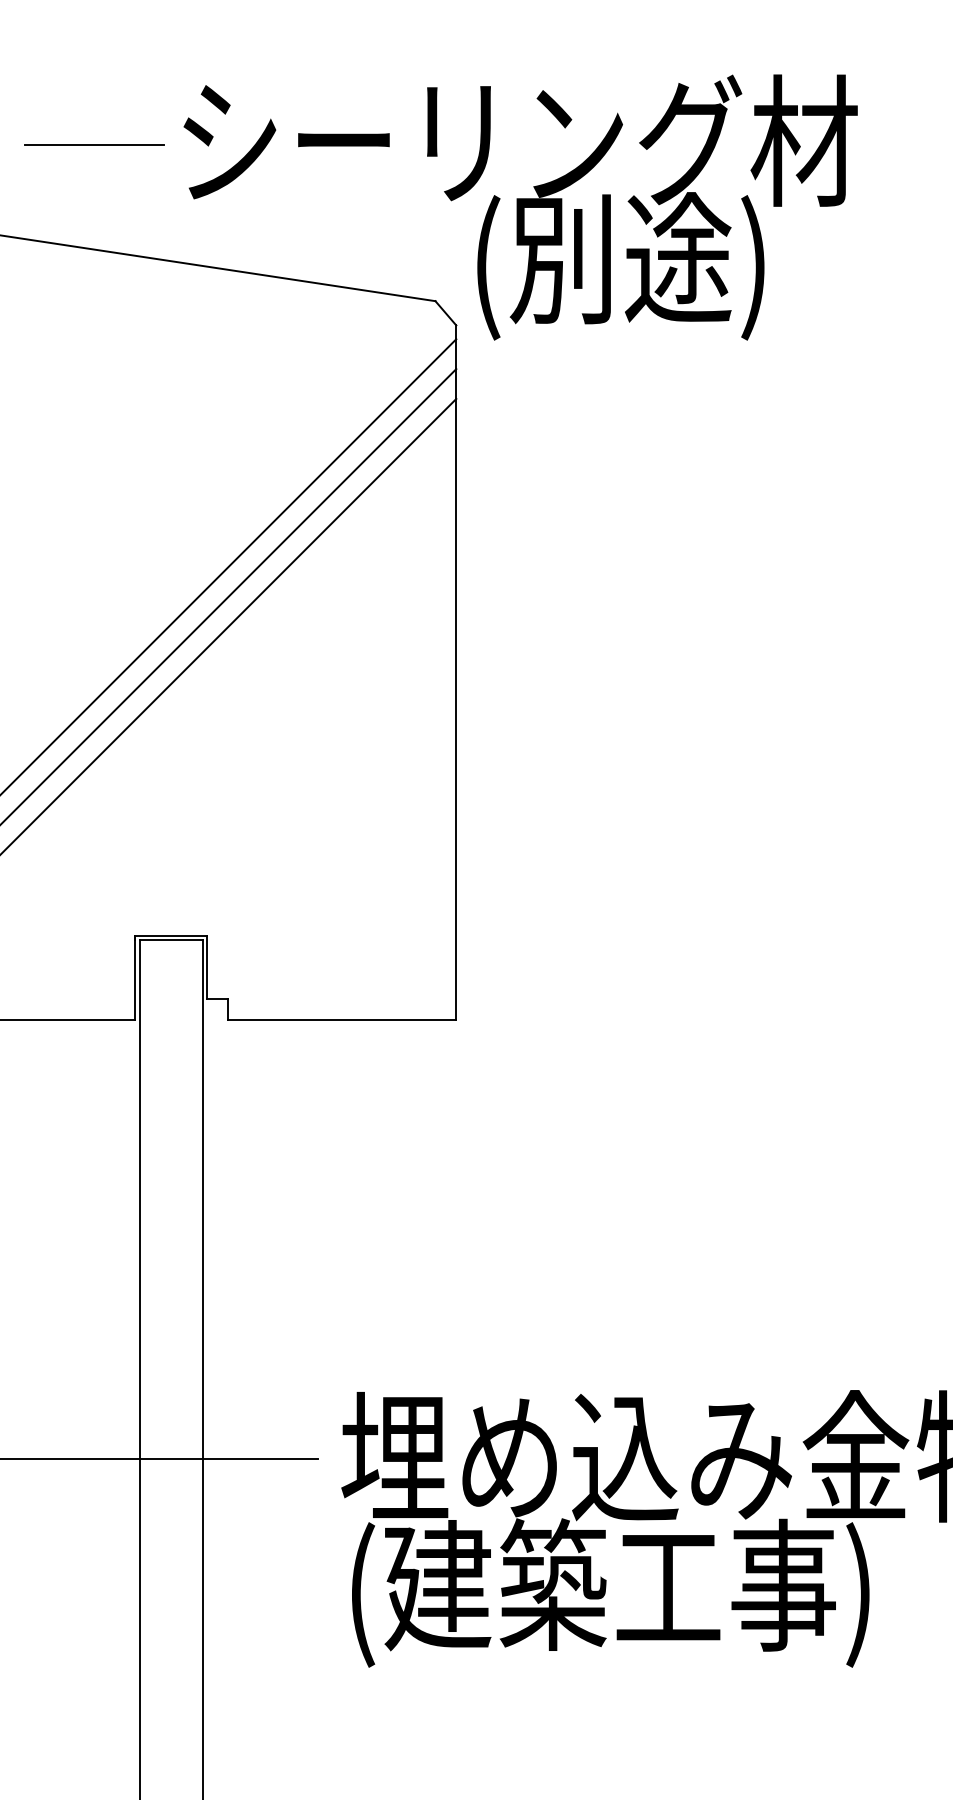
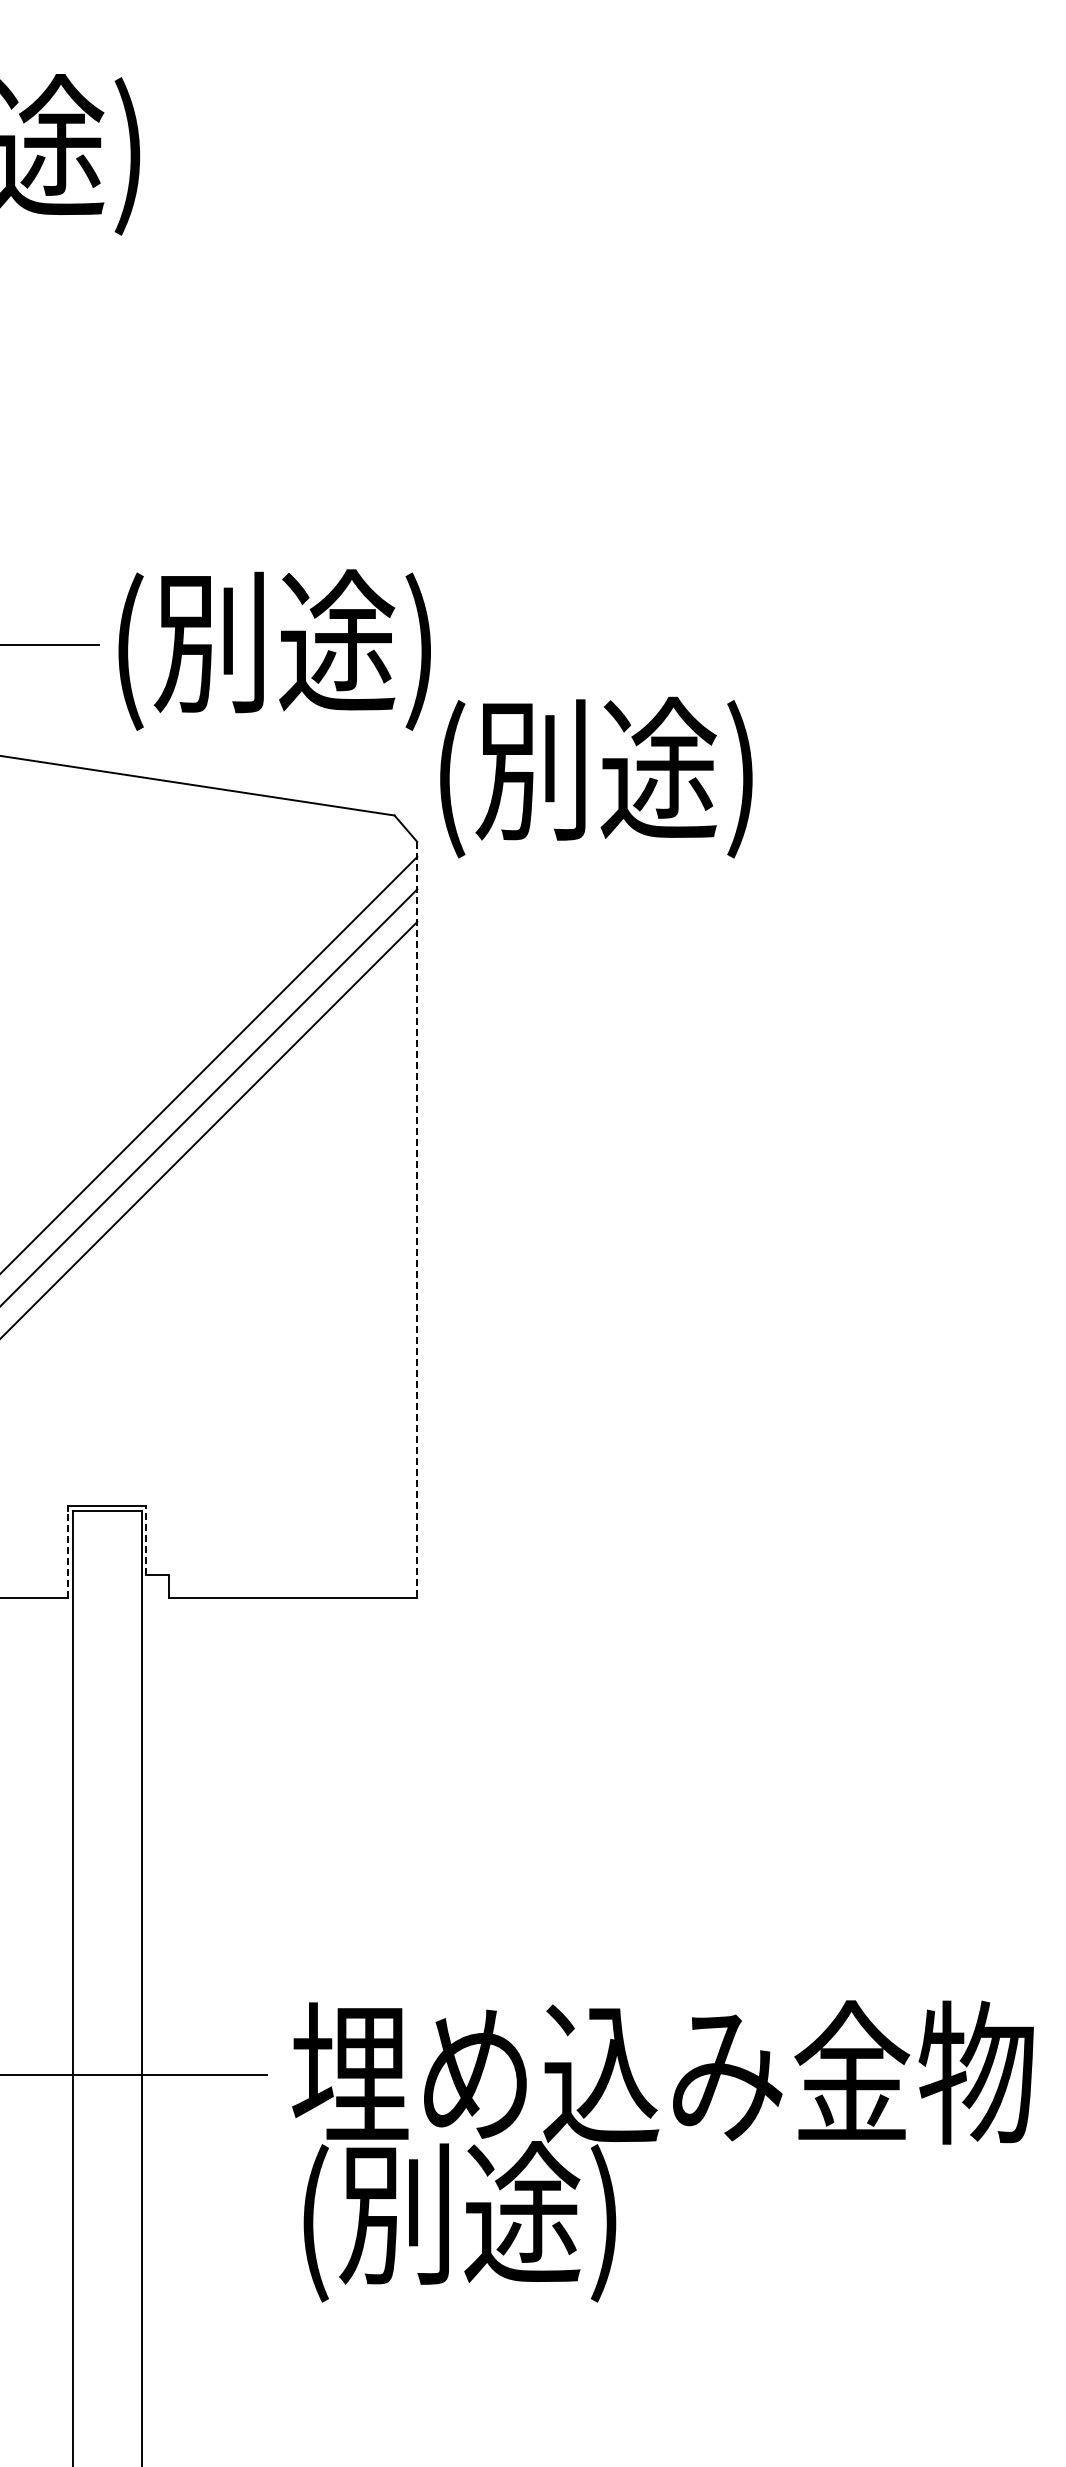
text: (519, 148) -> (486, 649), シーリング材 -> (別途)
line: (456, 673) -> (417, 1220), solid -> dashed
line: (207, 967) -> (146, 1540), solid -> dashed
line: (135, 978) -> (68, 1552), solid -> dashed
text: (626, 1592) -> (602, 2220), (建築工事) -> (別途)

